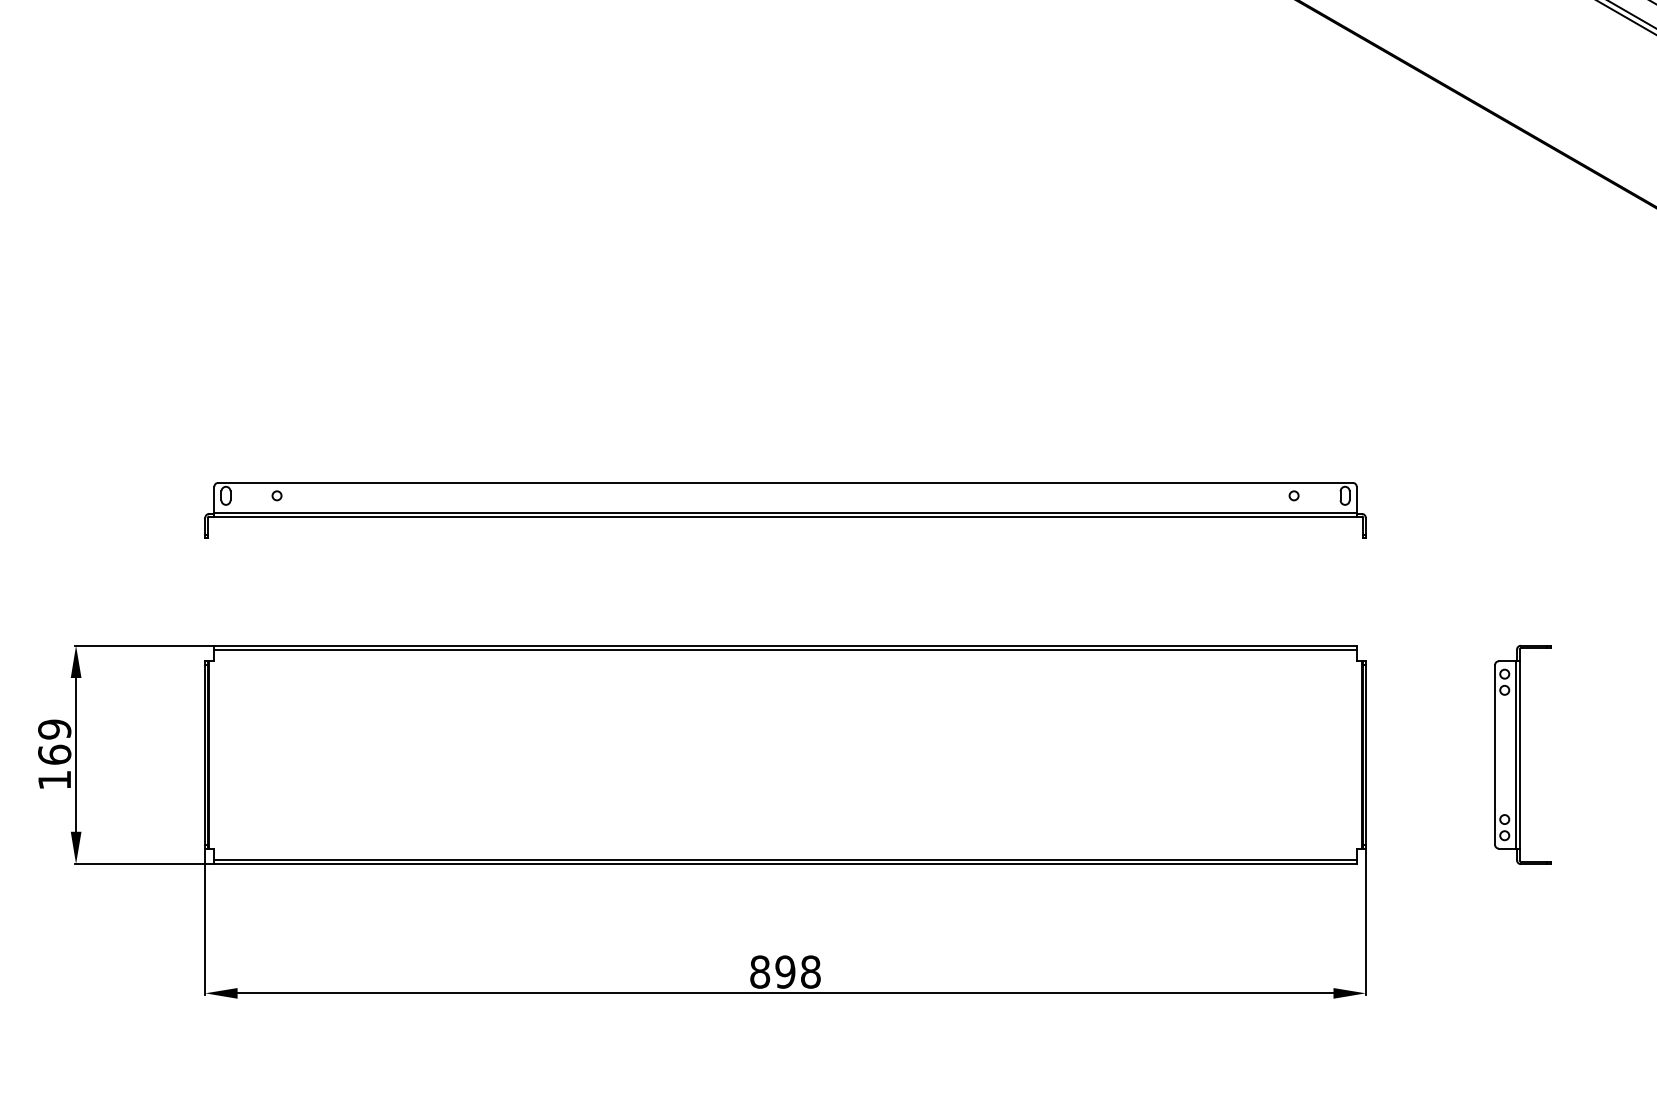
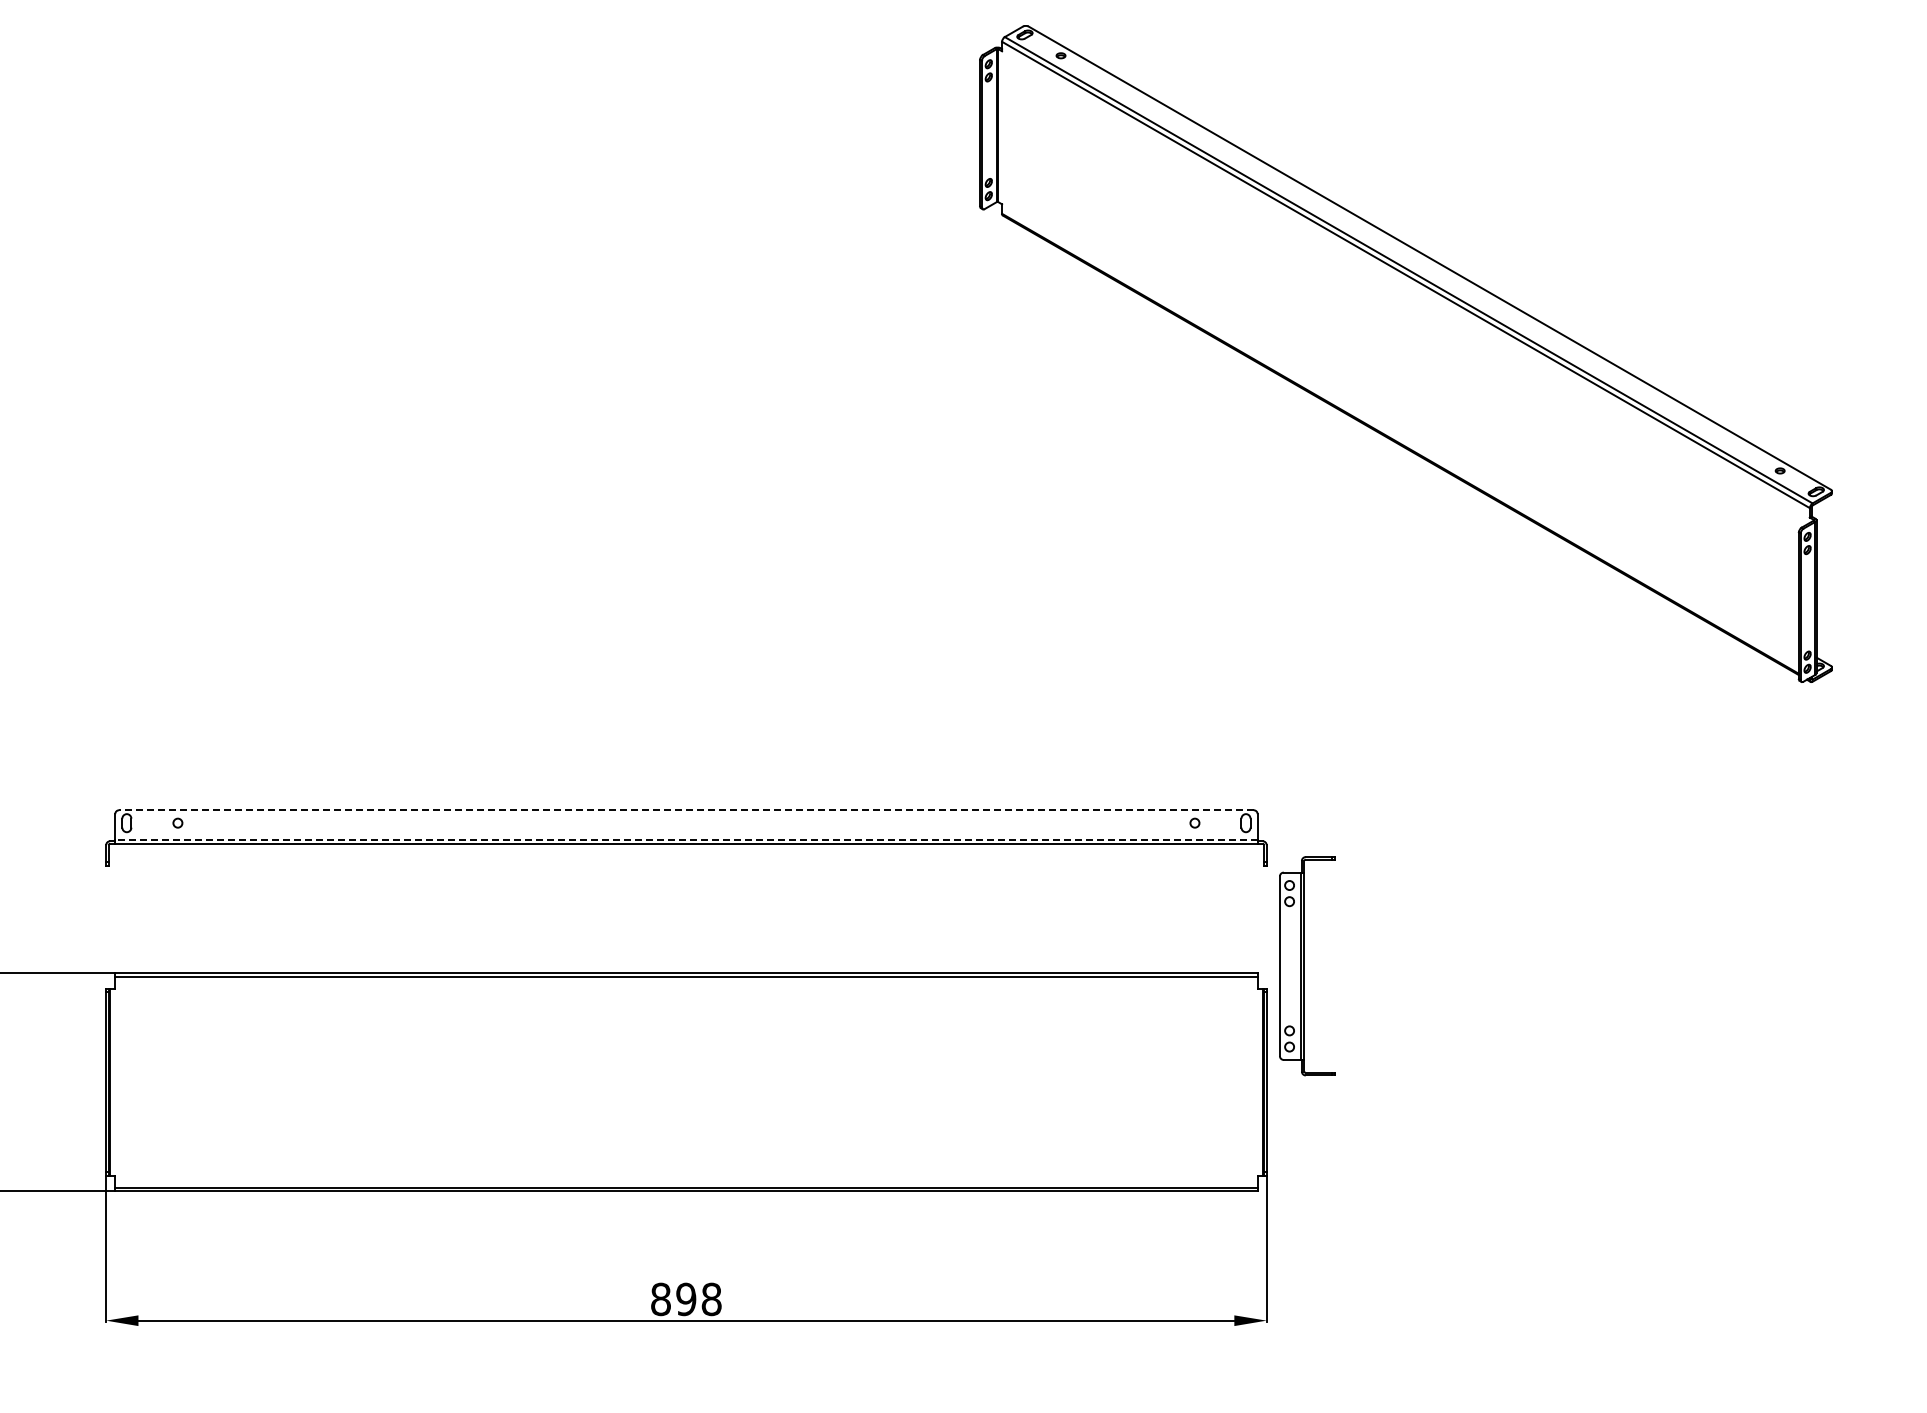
line: (784, 483) -> (685, 810), solid -> dashed
line: (784, 512) -> (685, 839), solid -> dashed
part: (1522, 755) -> (1307, 966), moved

